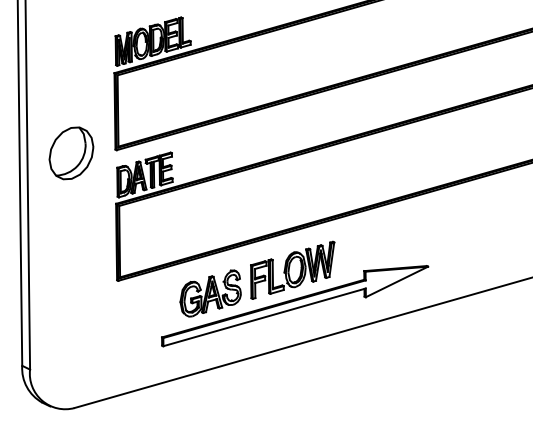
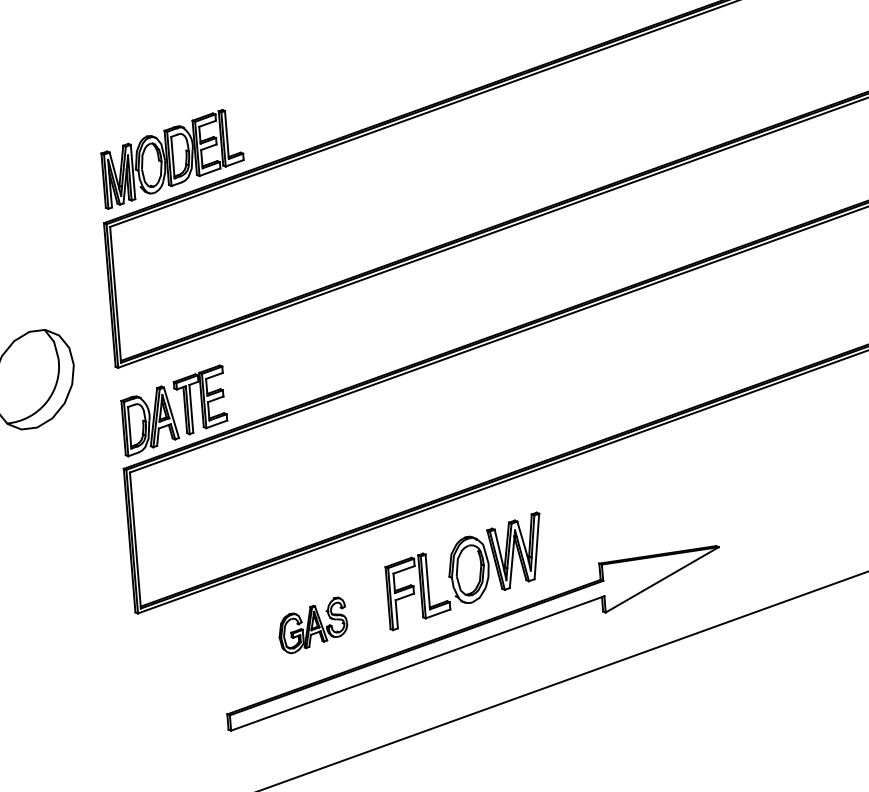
part: (210, 293) -> (312, 625), size x0.6

